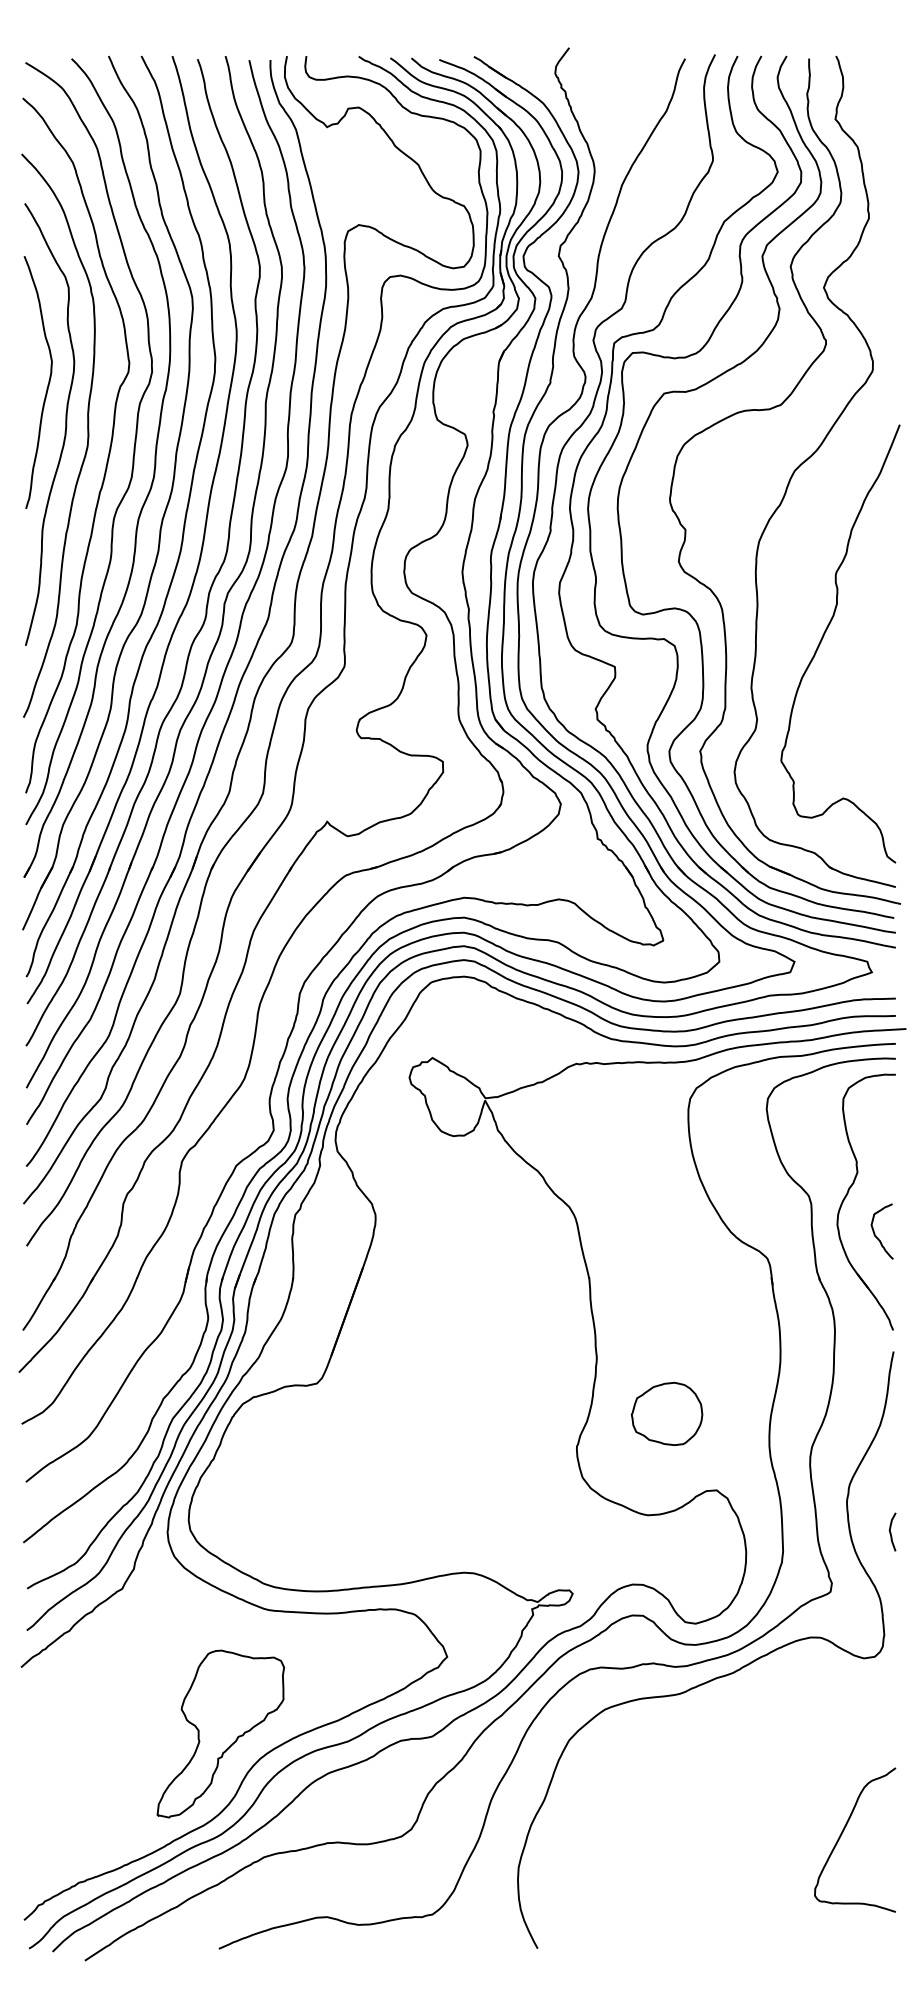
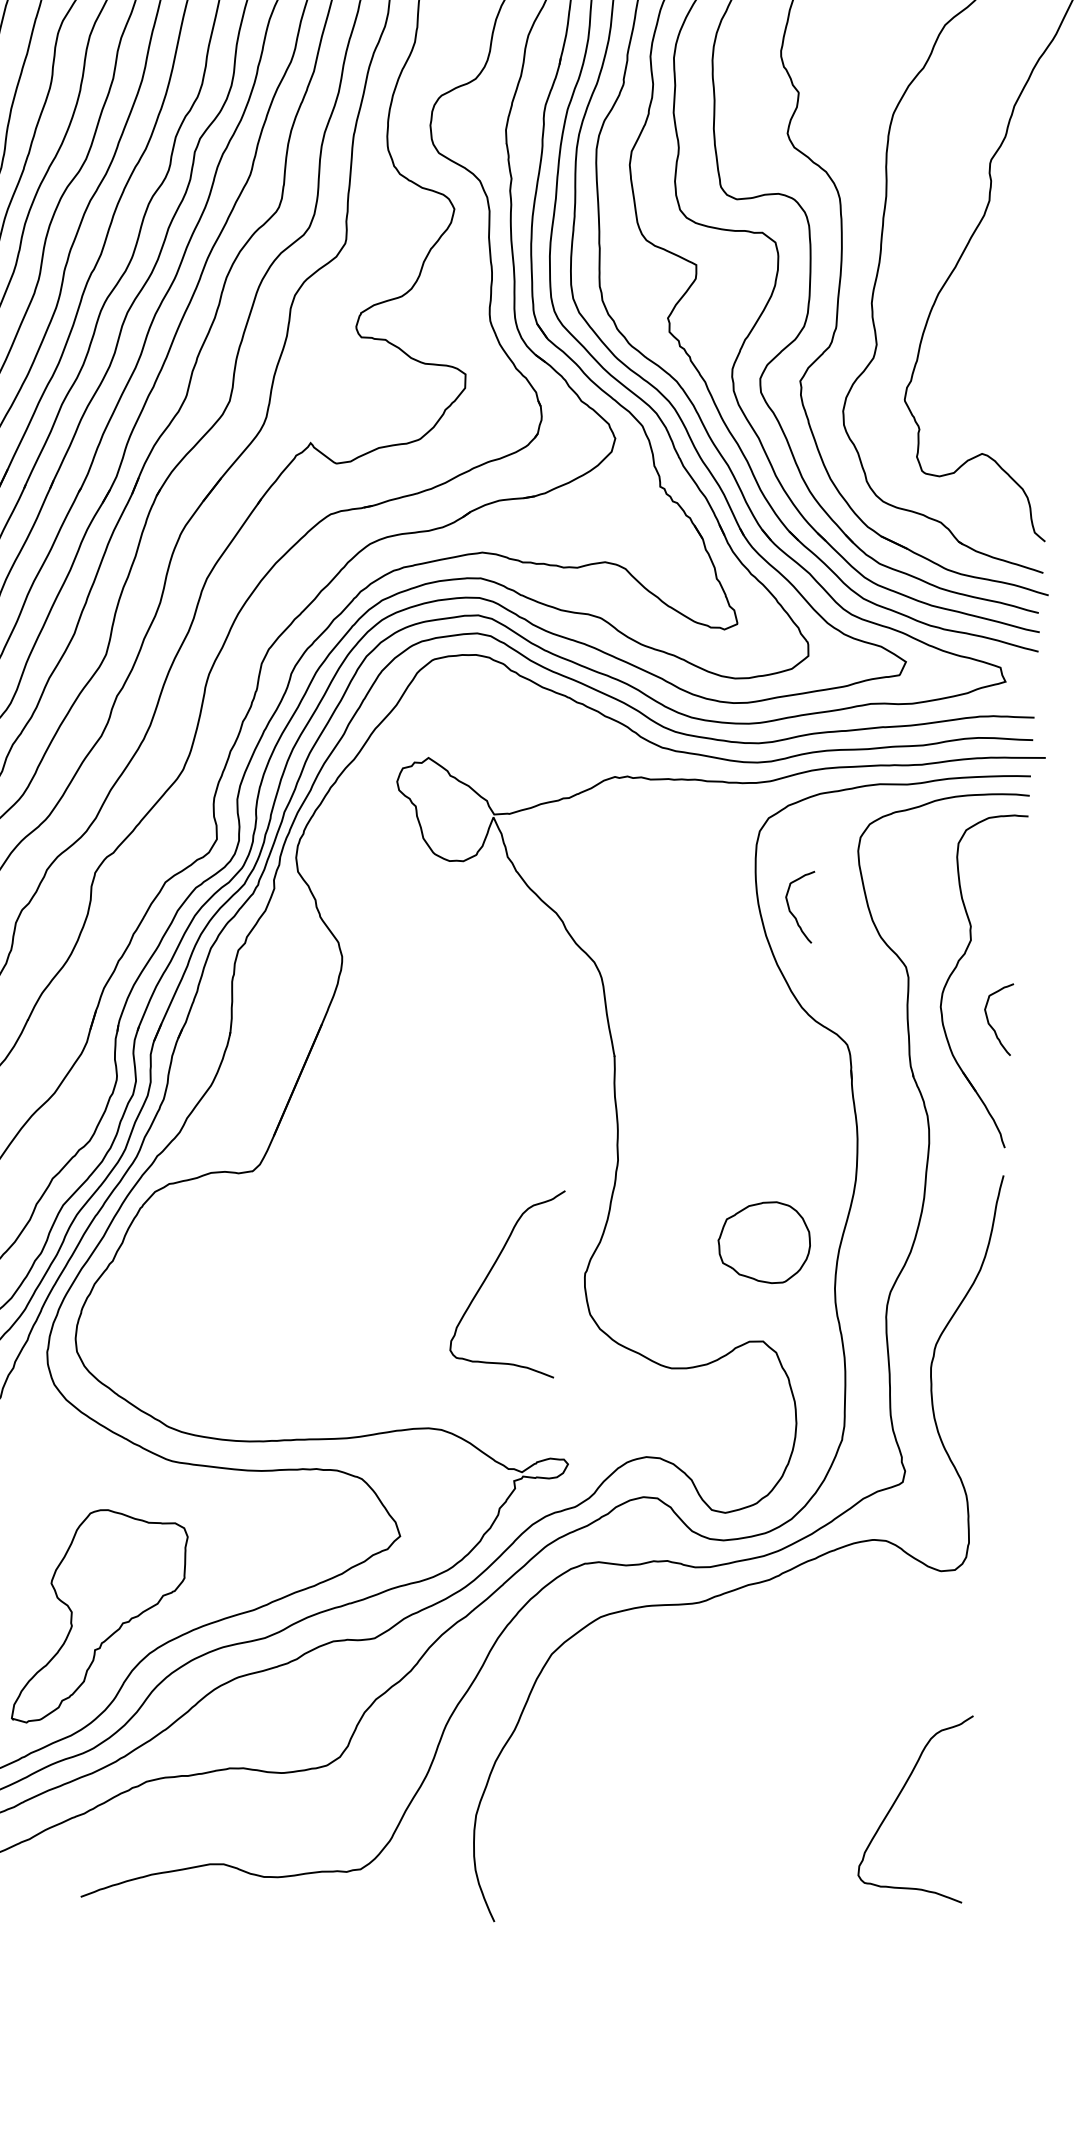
curve: (717, 1156) -> (790, 908), added
part: (666, 1413) -> (763, 1241), moved
curve: (505, 1448) -> (492, 1270), added
curve: (891, 1532) -> (986, 1410), removed

